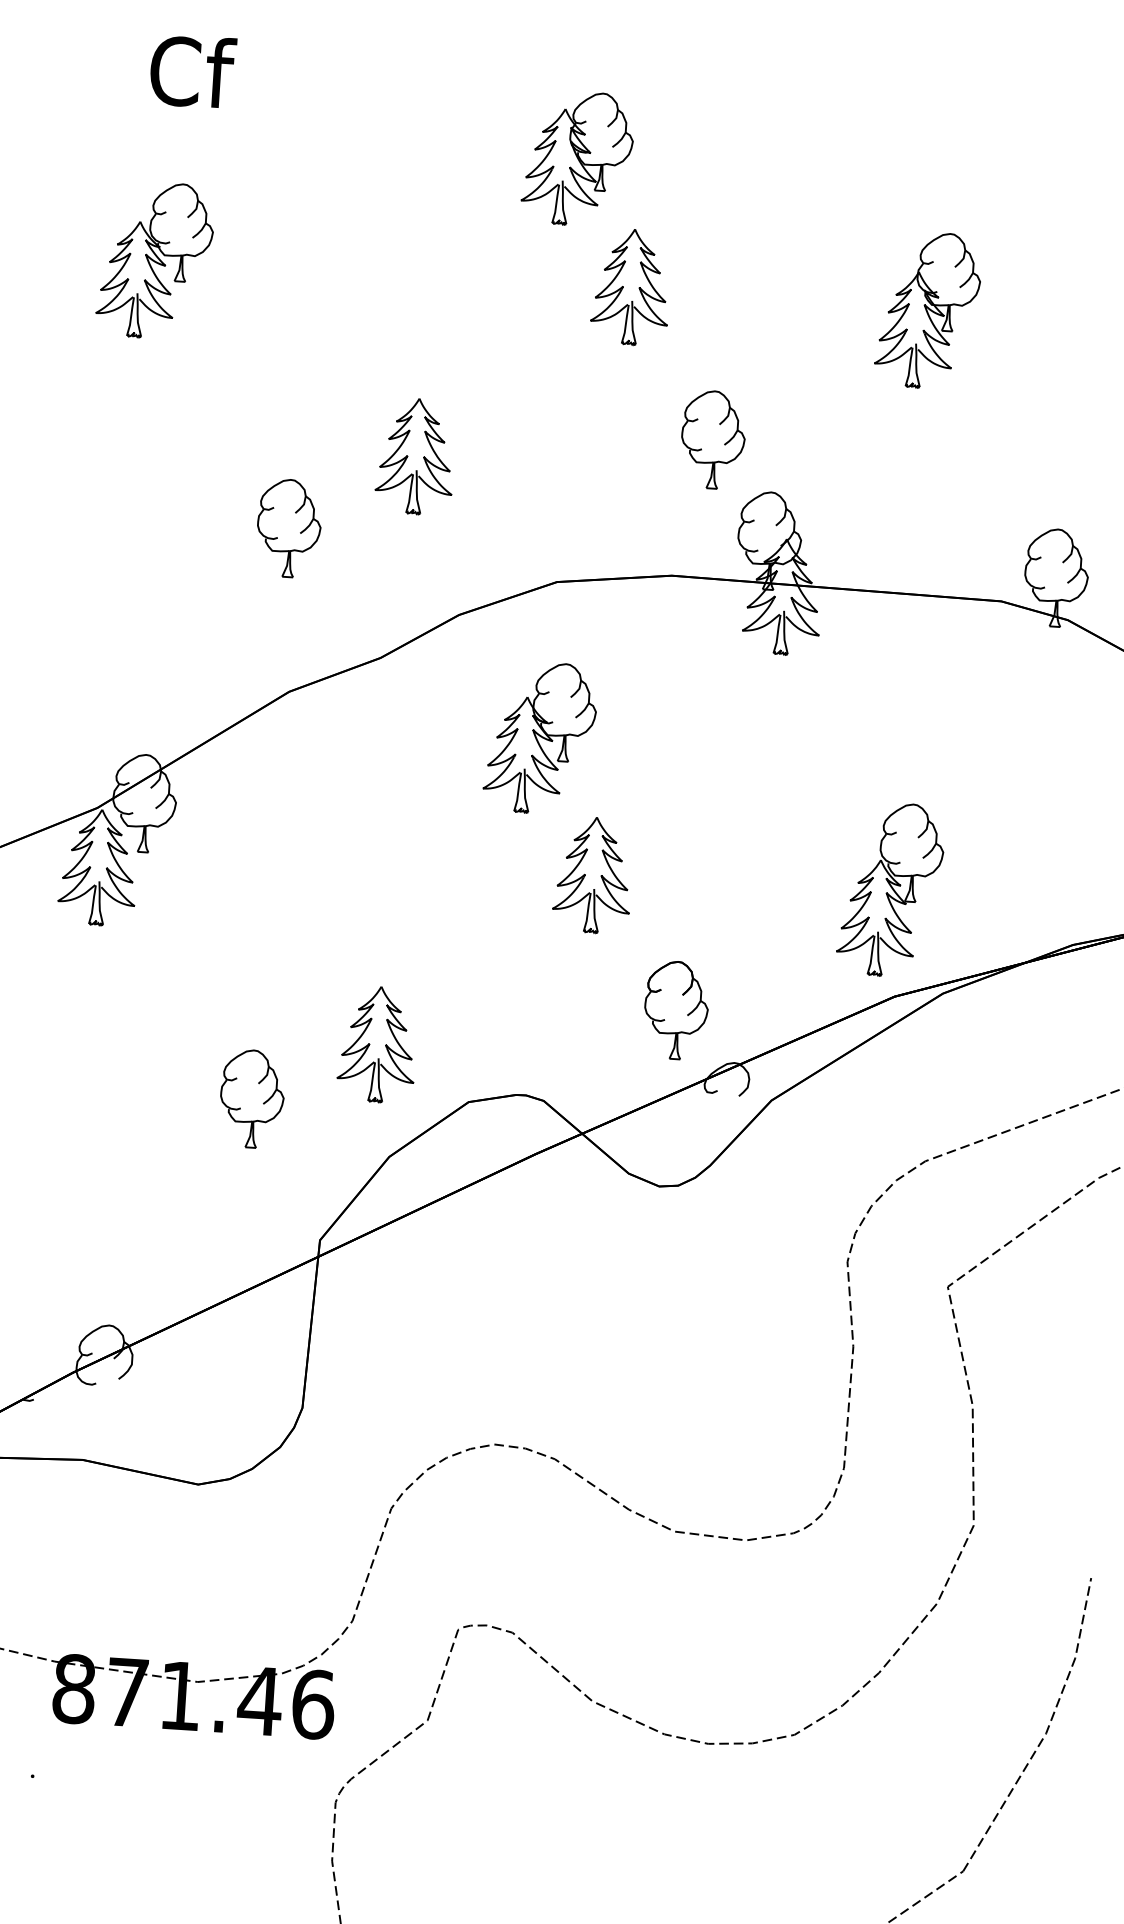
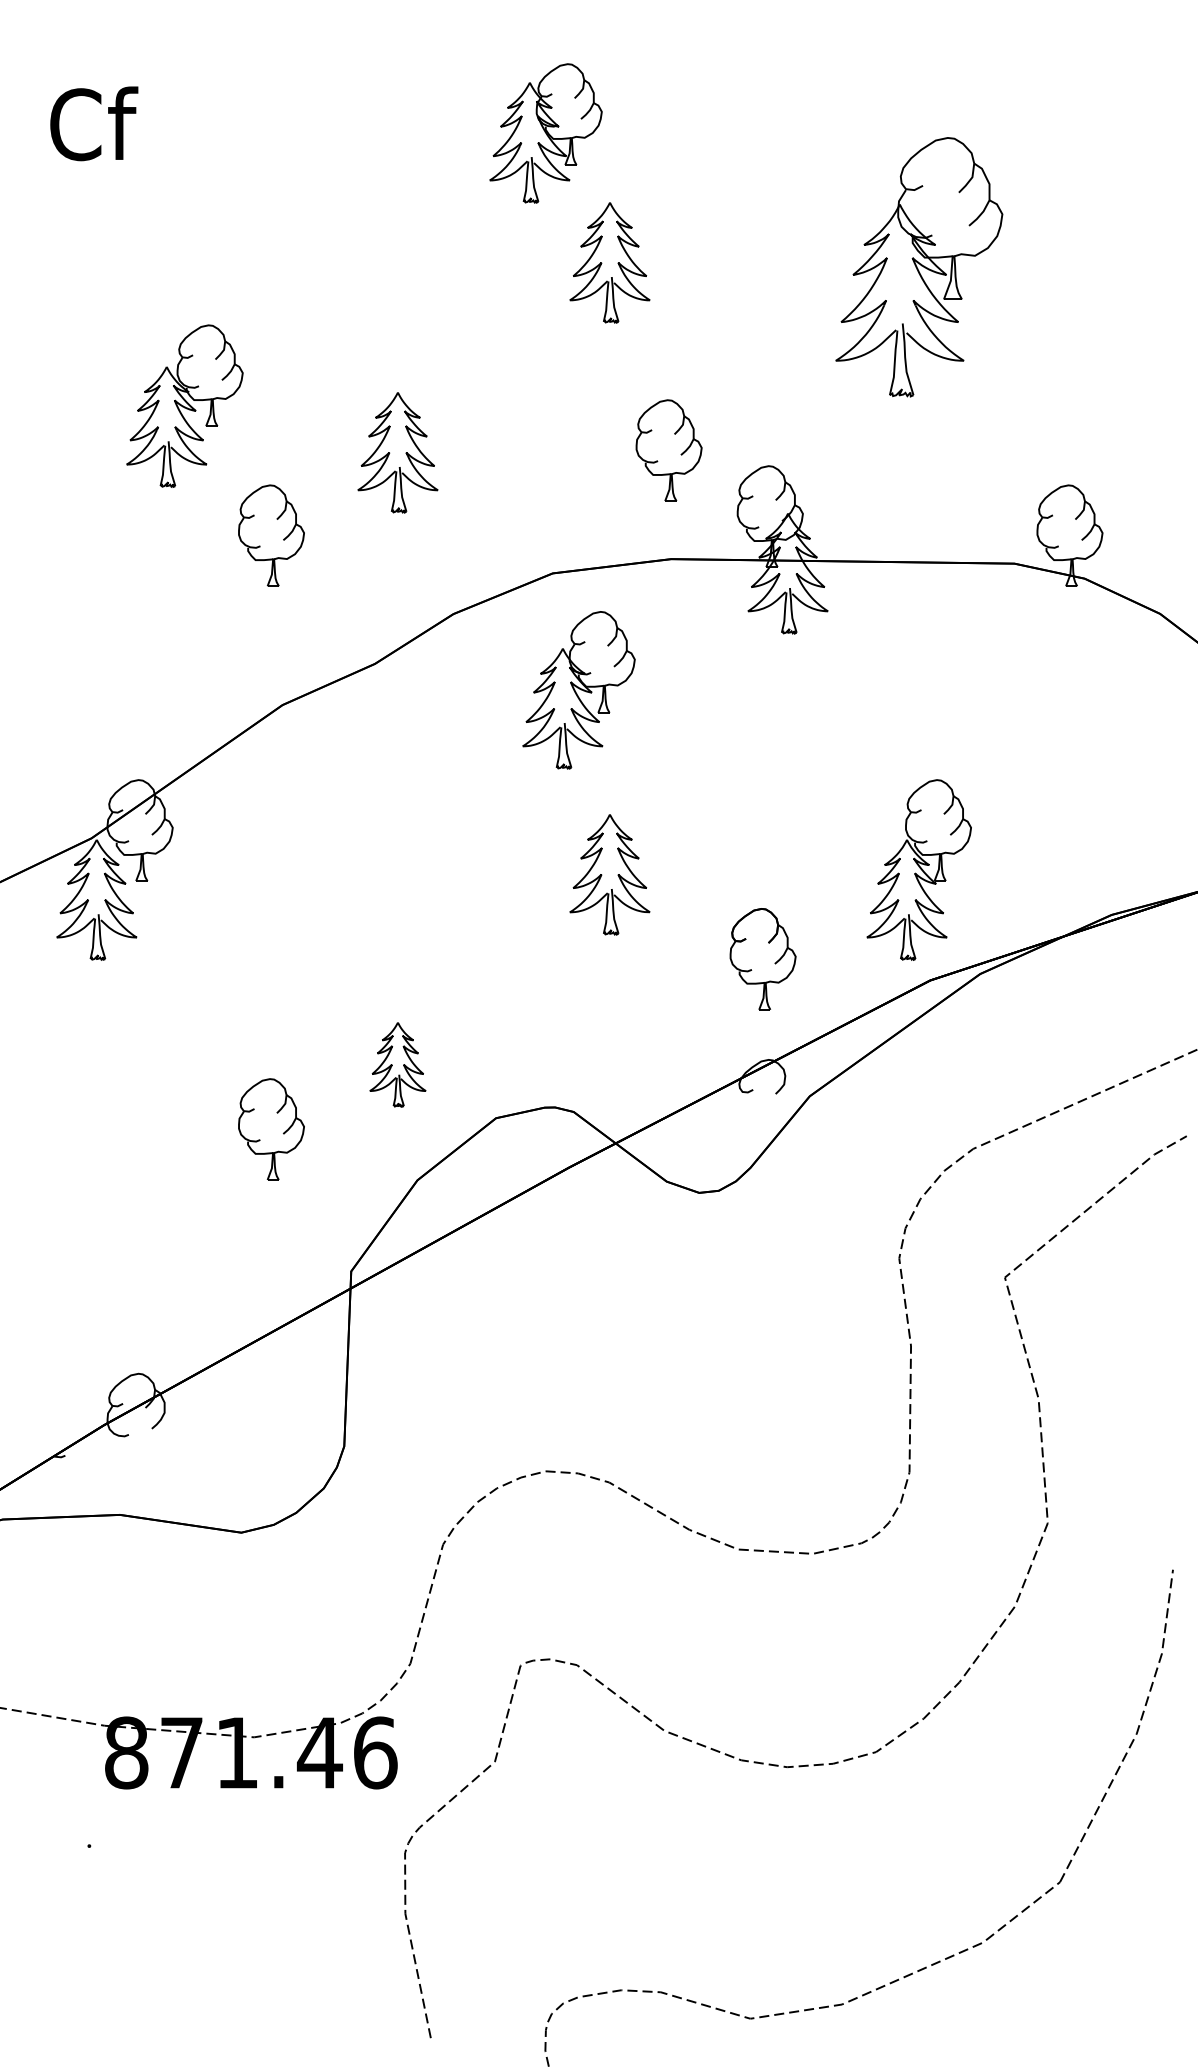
text: (193, 71) -> (94, 123), moved
part: (154, 259) -> (184, 405), moved
part: (927, 309) -> (918, 266), size x1.6
part: (712, 439) -> (668, 450), moved
part: (539, 738) -> (578, 690), moved
part: (675, 1010) -> (762, 959), moved
part: (377, 1044) -> (397, 1064), size x0.7

